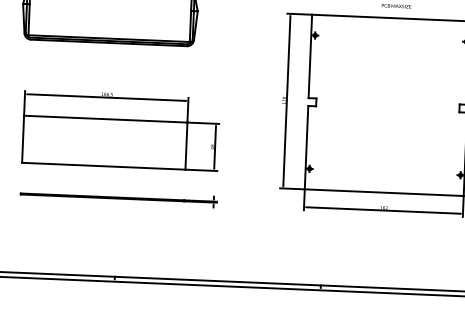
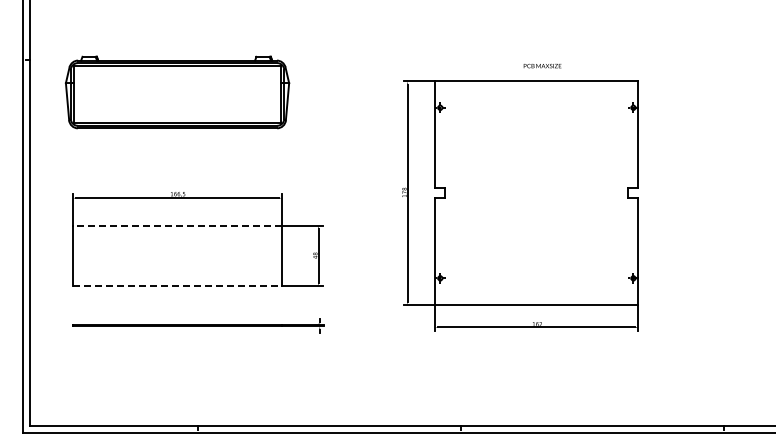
line: (105, 118) -> (177, 225), solid -> dashed
line: (104, 165) -> (178, 285), solid -> dashed

